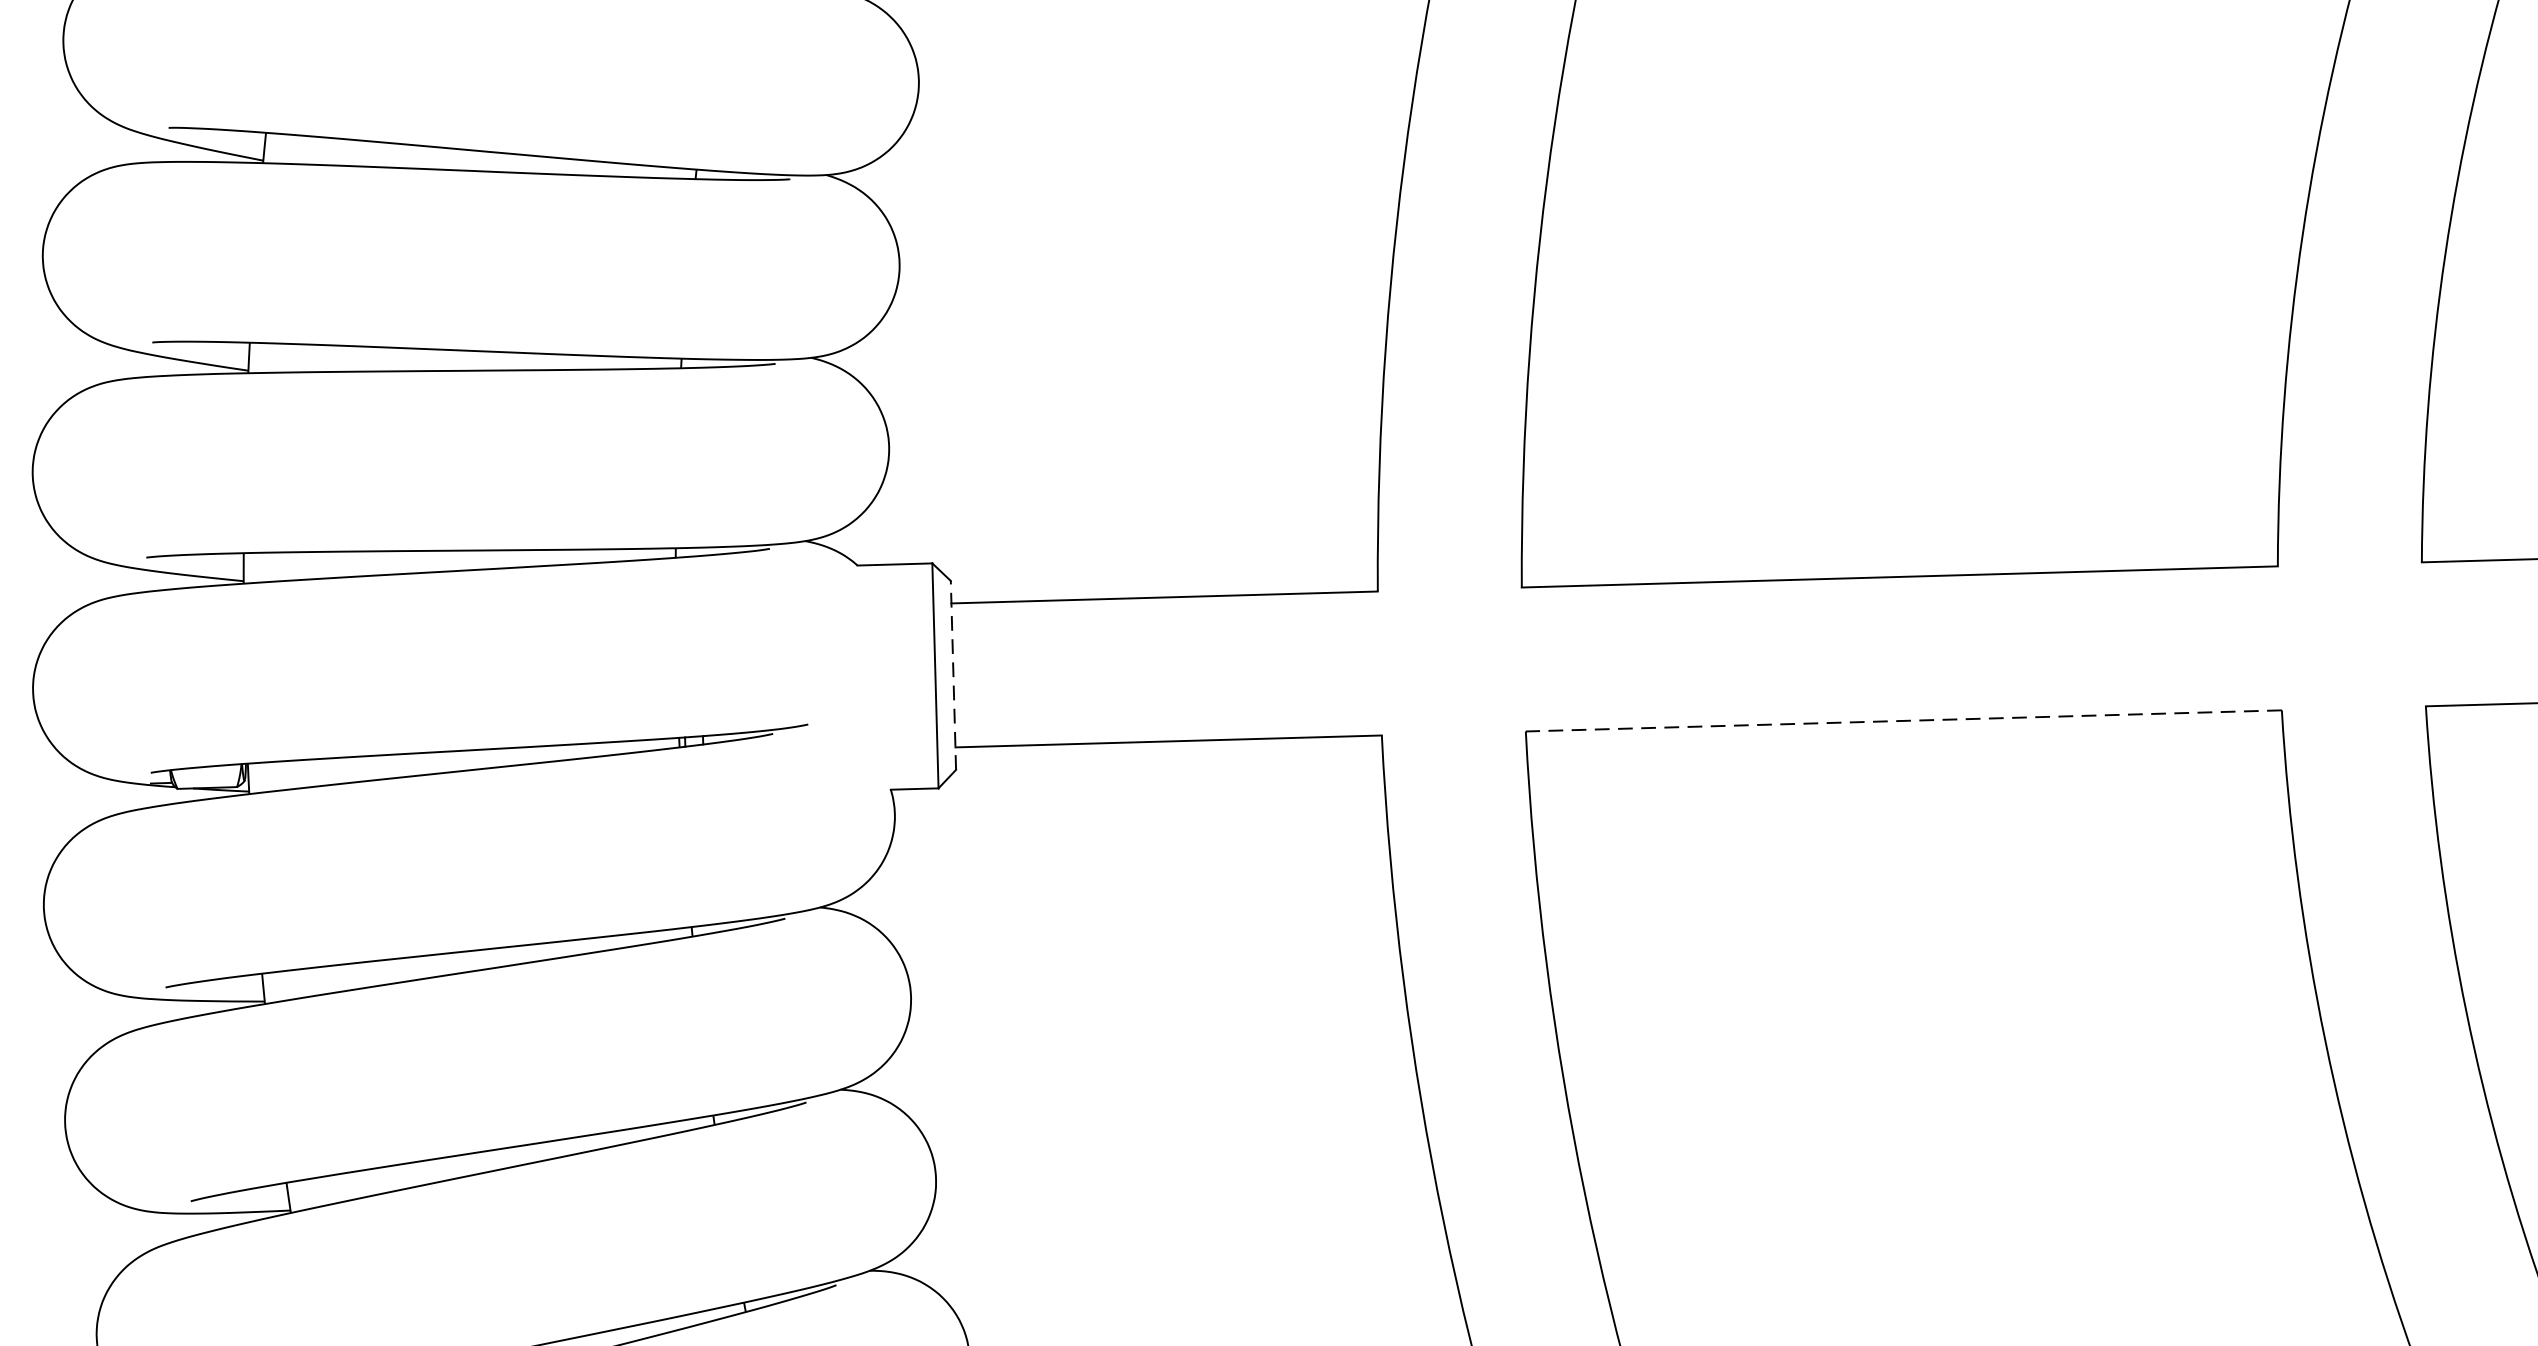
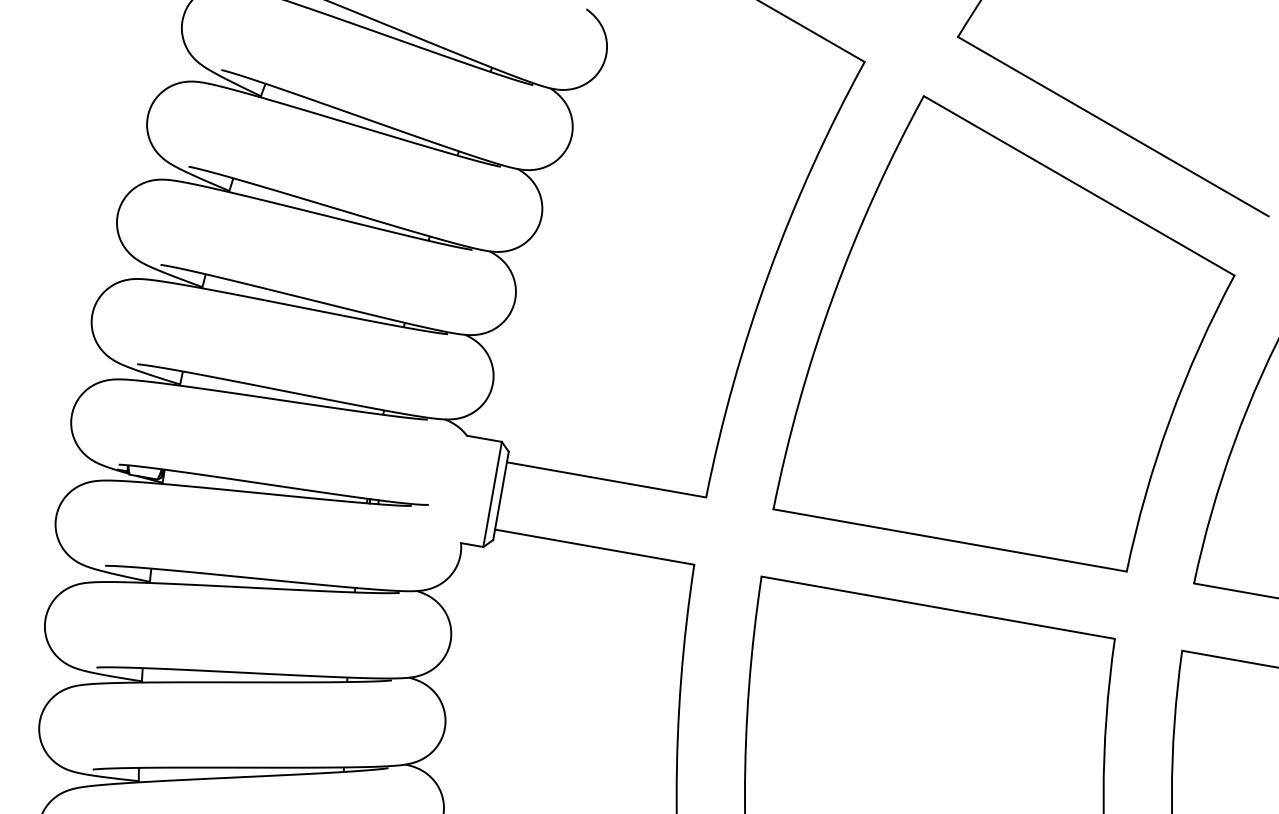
line: (954, 674) -> (501, 495), dashed -> solid
line: (1902, 720) -> (937, 607), dashed -> solid

